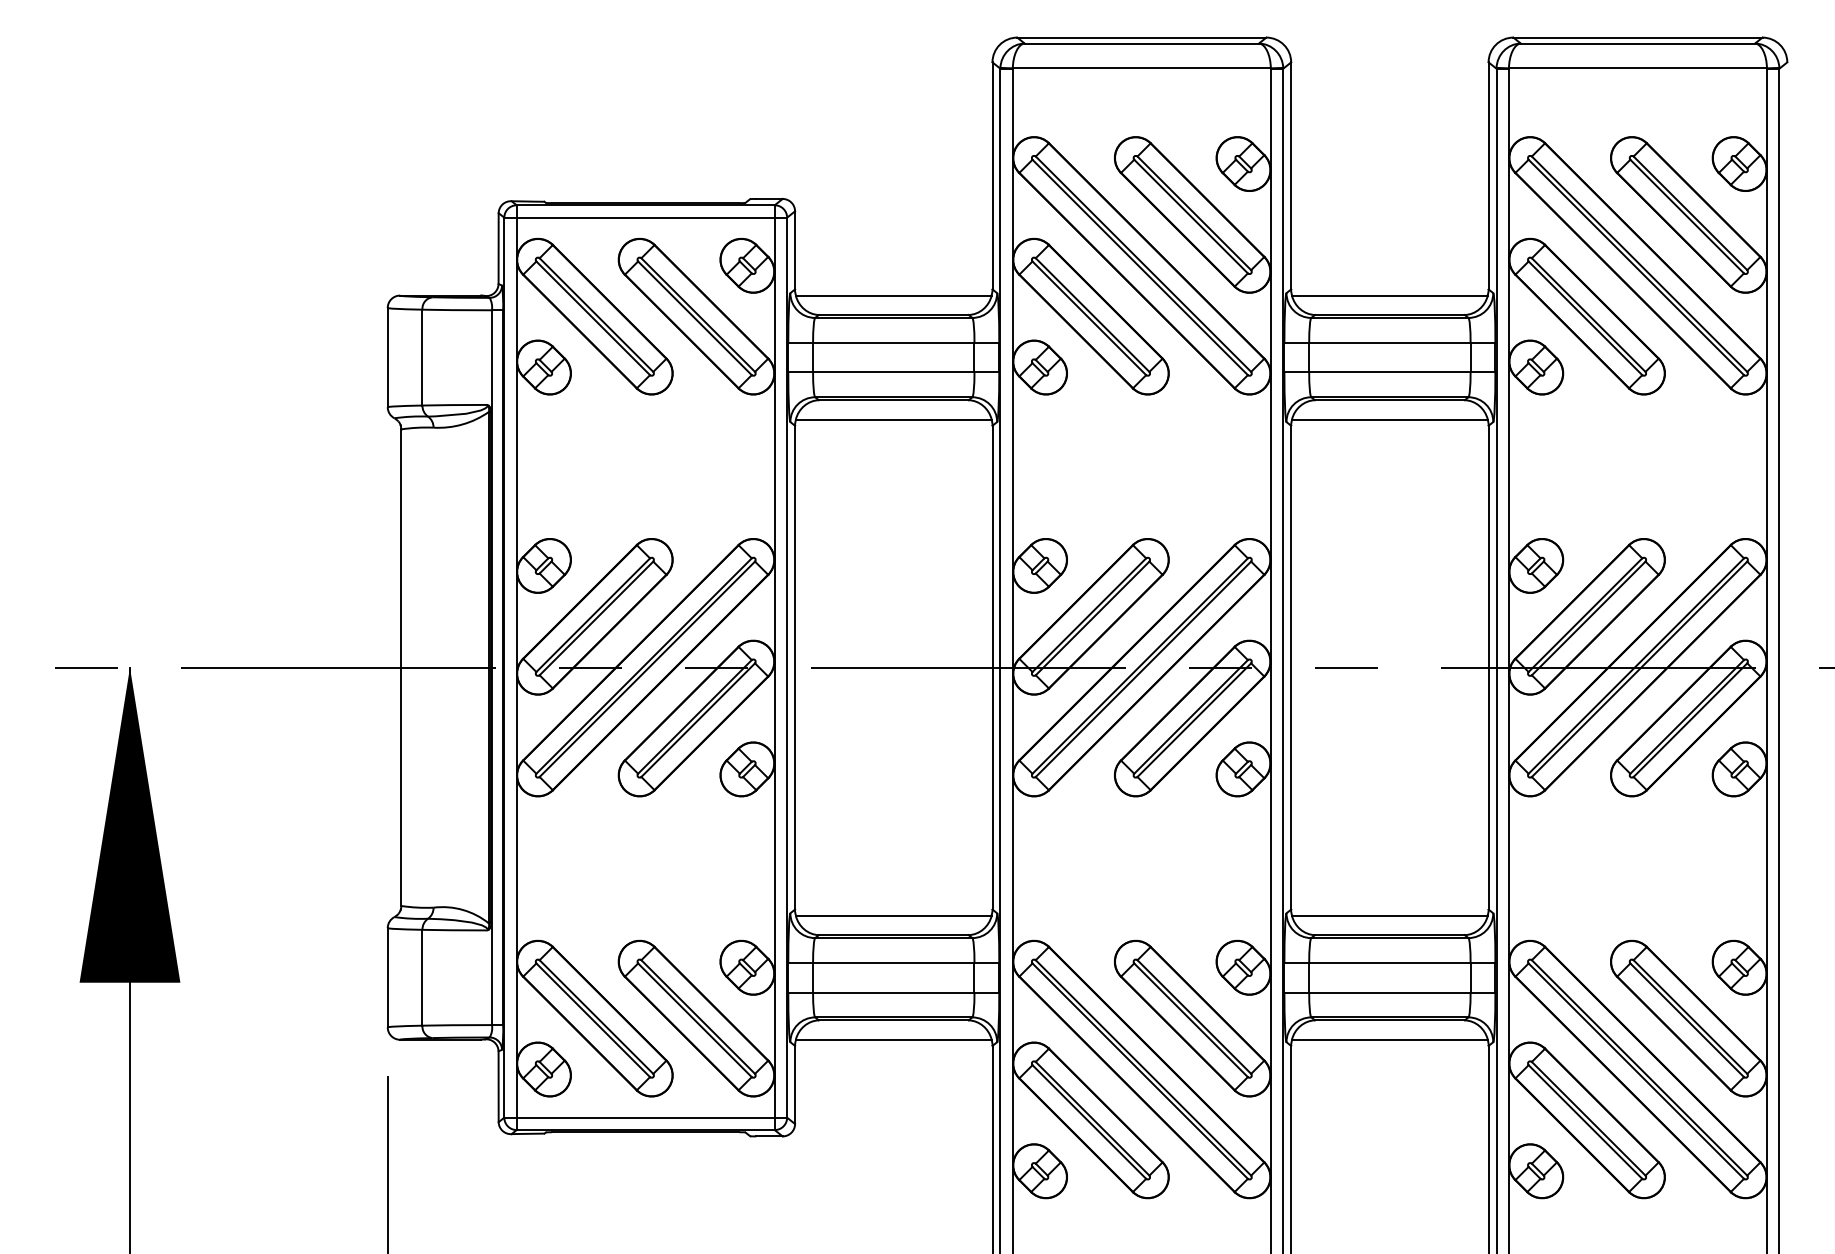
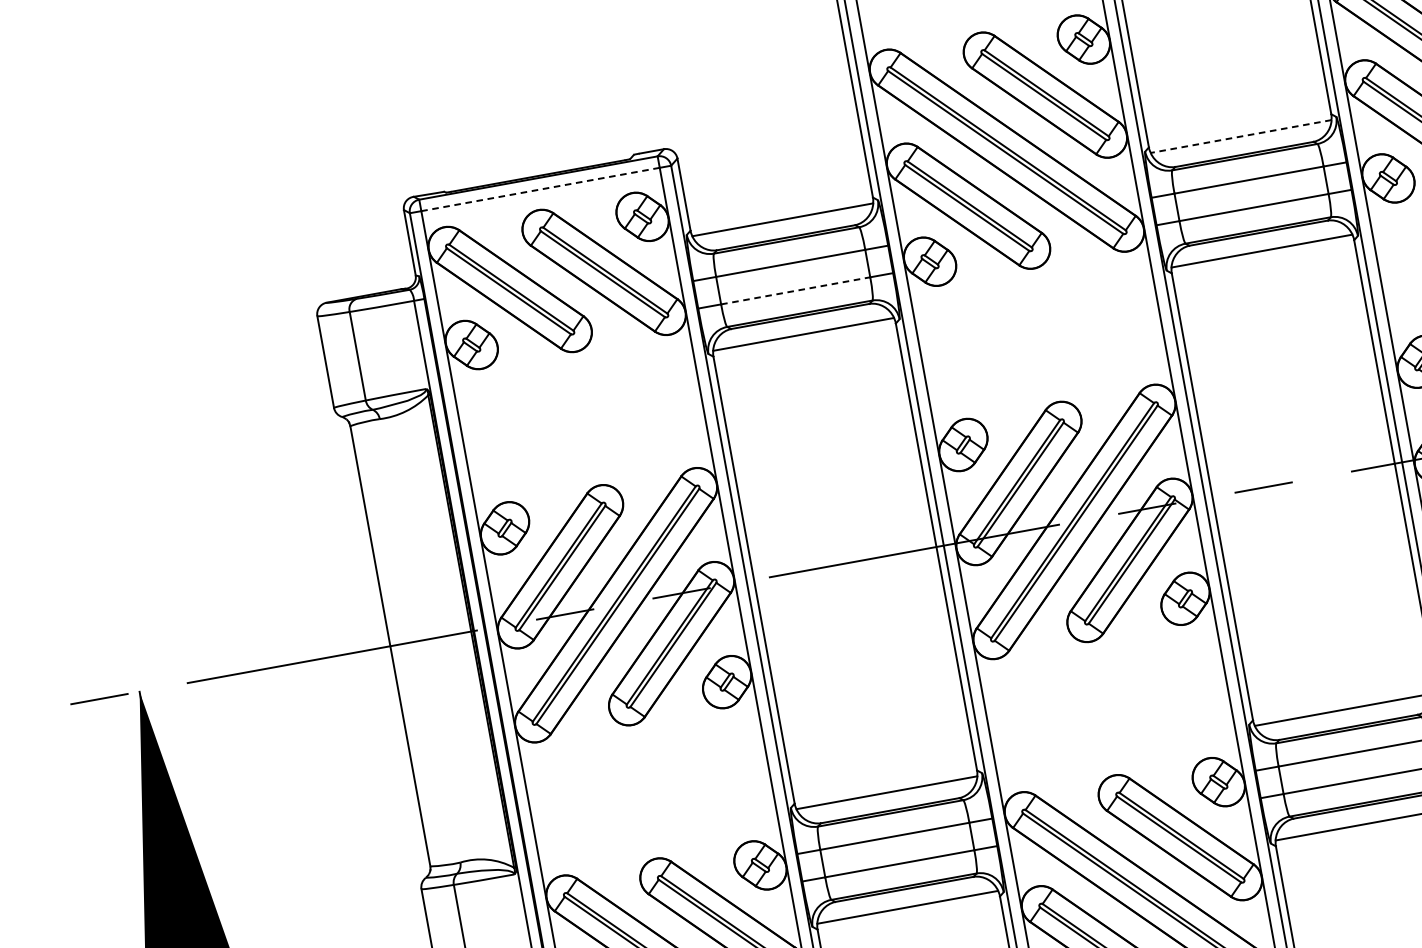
line: (645, 217) -> (540, 189), solid -> dashed
line: (1389, 295) -> (1240, 136), solid -> dashed
line: (893, 372) -> (795, 290), solid -> dashed

